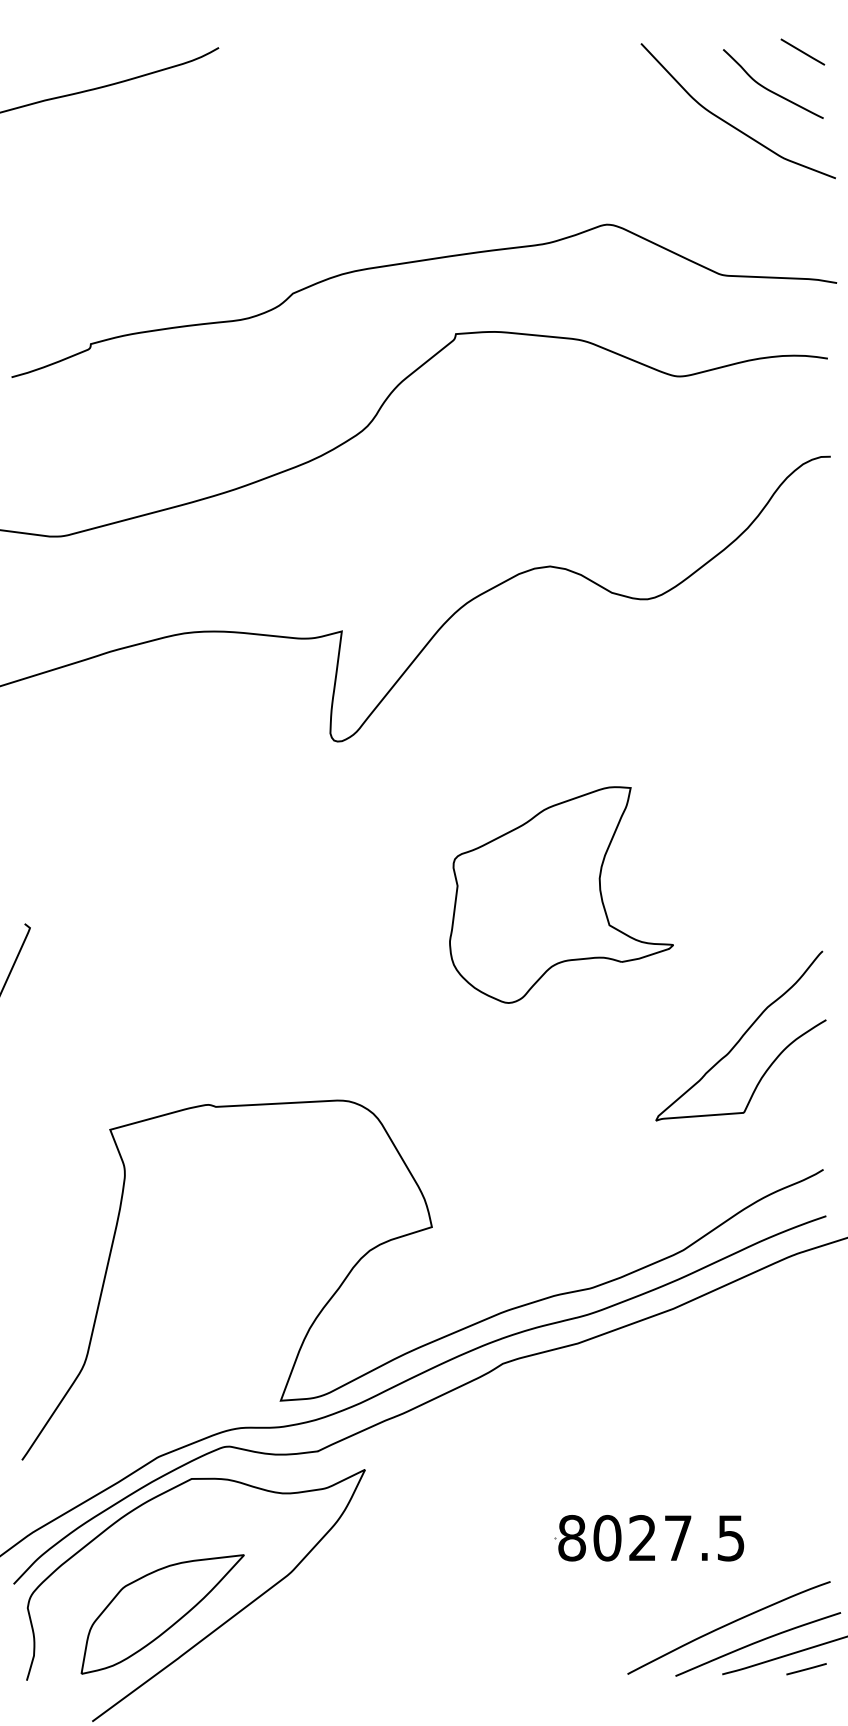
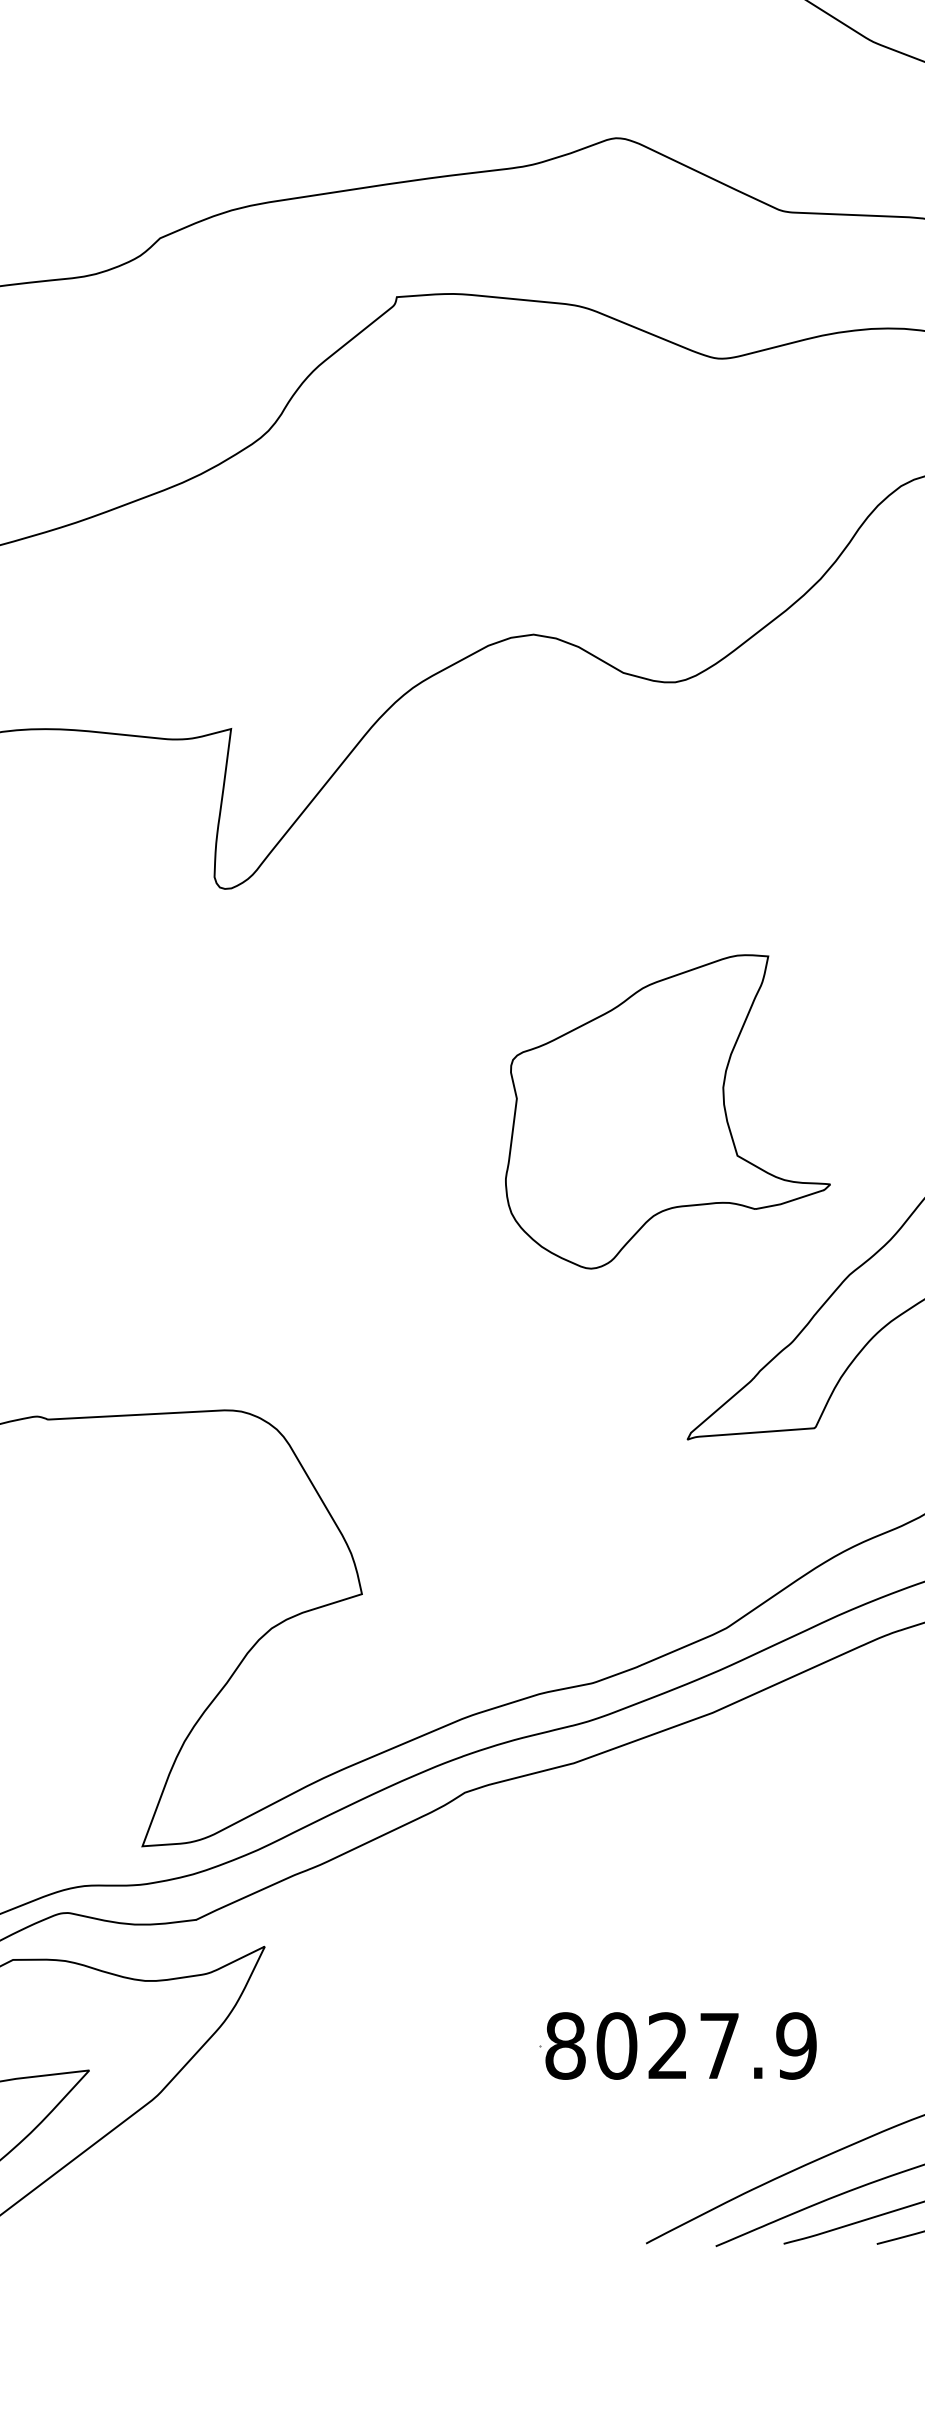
part: (561, 894) -> (667, 1111), moved
text: (730, 1537) -> (795, 2044), 8027.5 -> 8027.9

